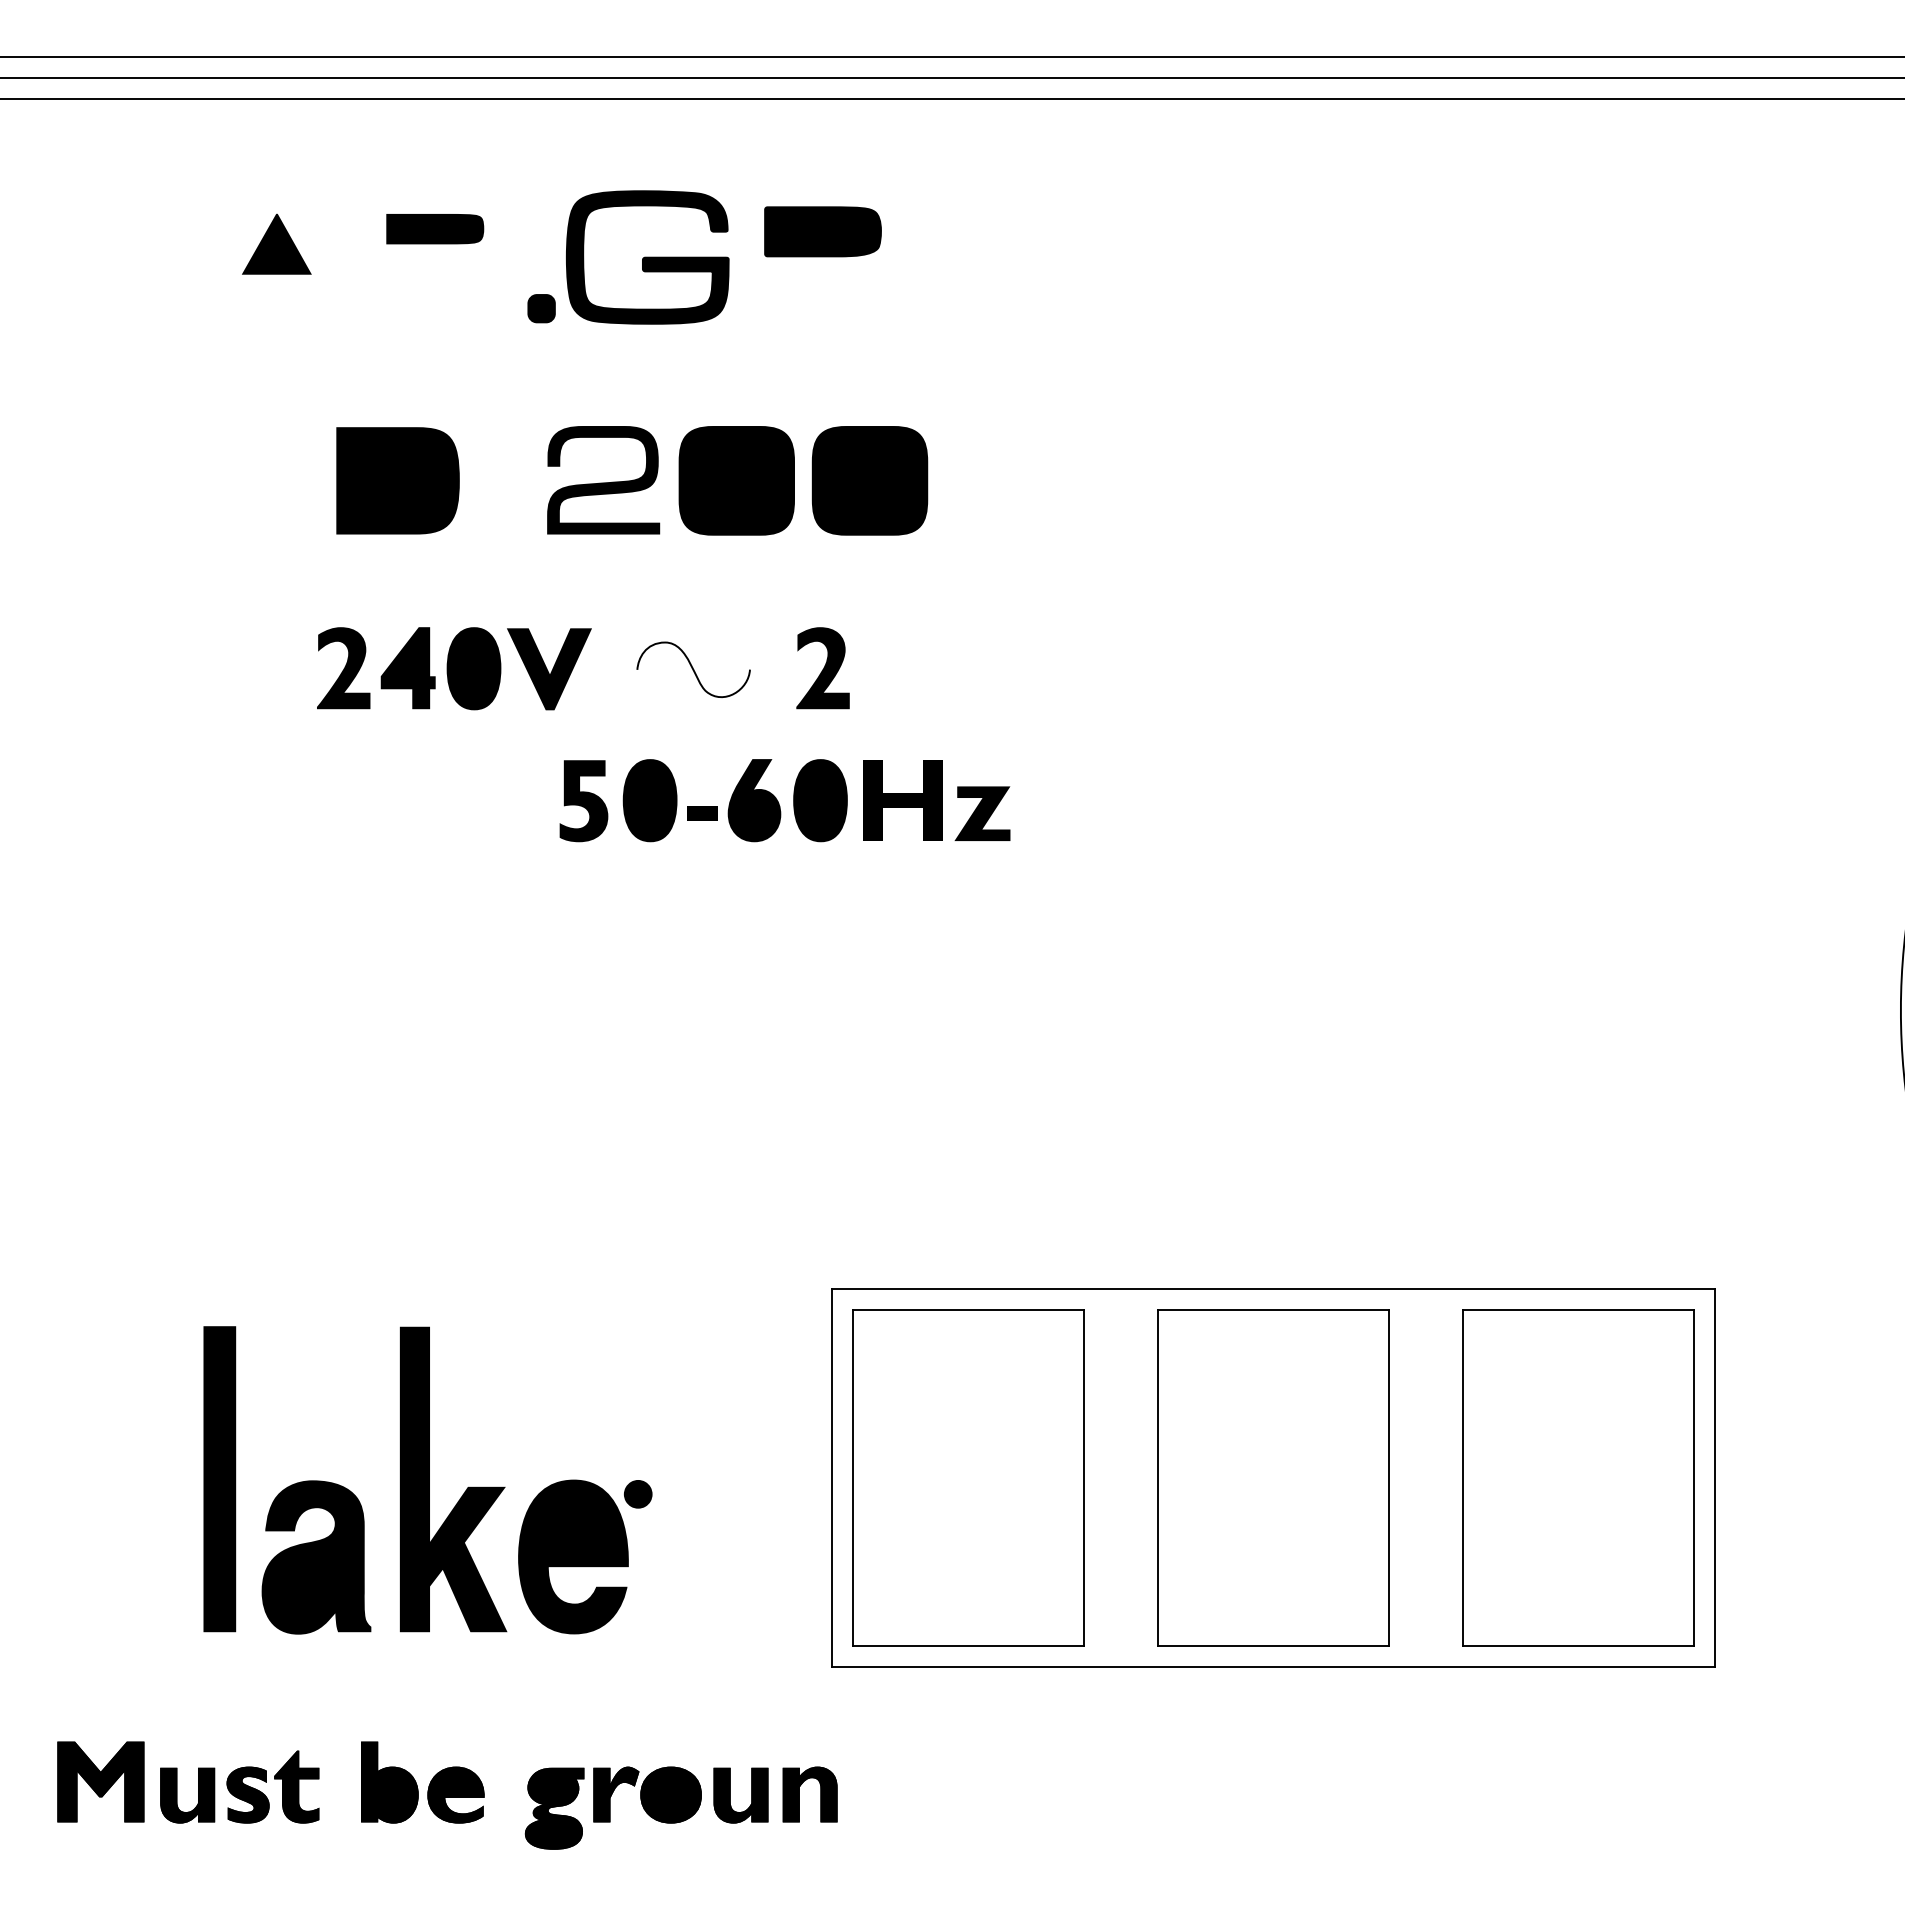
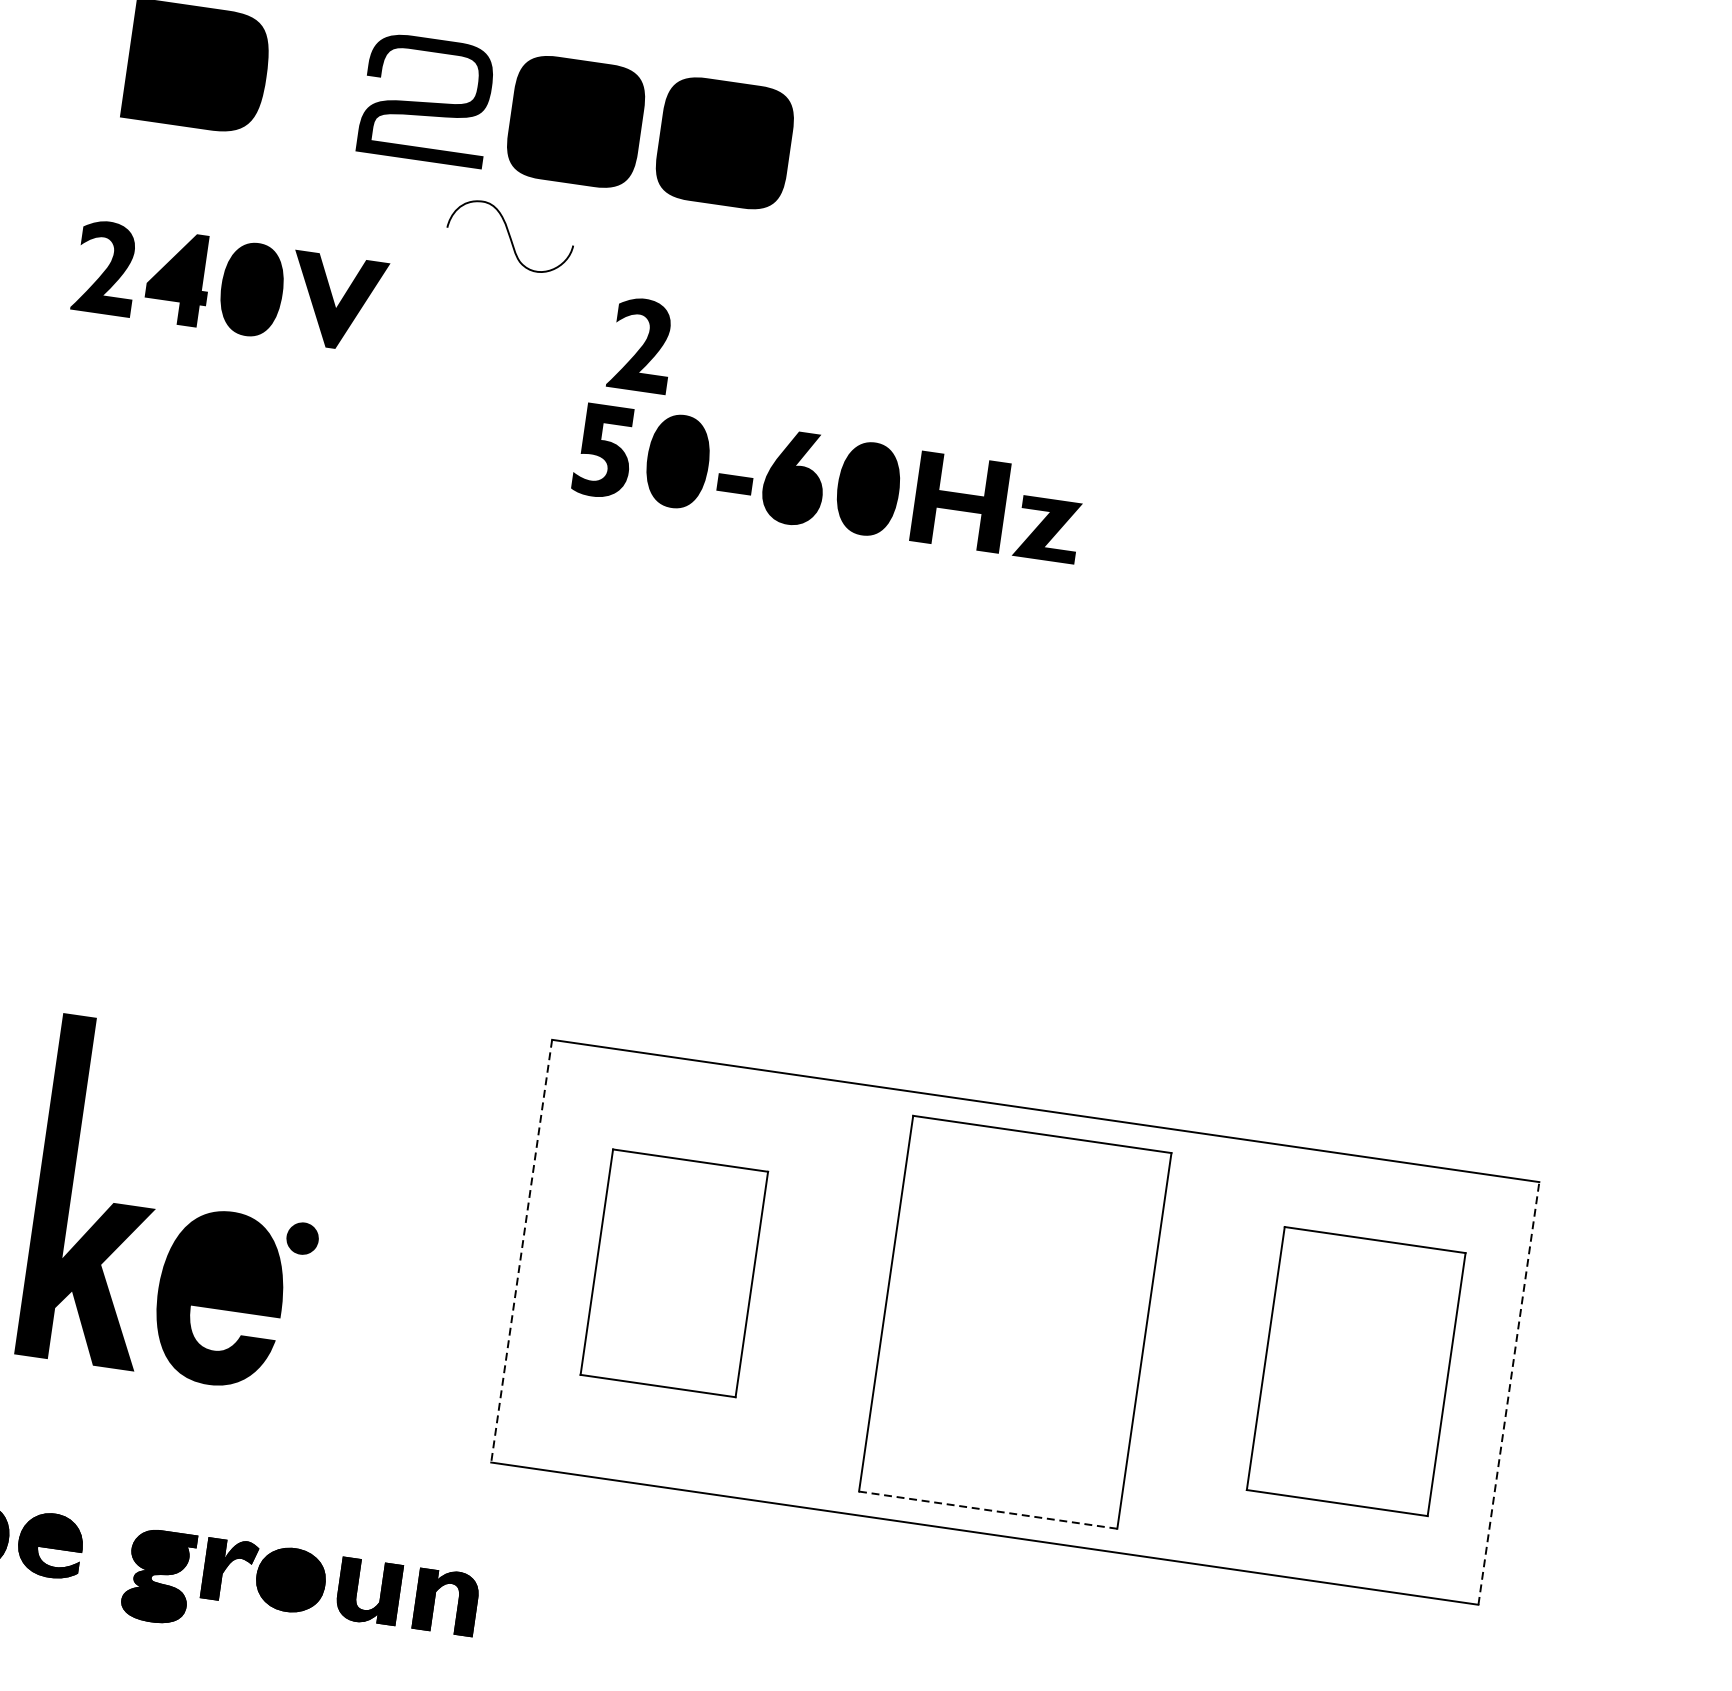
curve: (693, 669) -> (510, 236), moved
part: (784, 800) -> (828, 482), moved
part: (968, 1477) -> (674, 1273), size x0.6
part: (1578, 1477) -> (1356, 1371), size x0.7
line: (1715, 1477) -> (1509, 1393), solid -> dashed
line: (831, 1478) -> (521, 1252), solid -> dashed
line: (1273, 1645) -> (988, 1509), solid -> dashed

